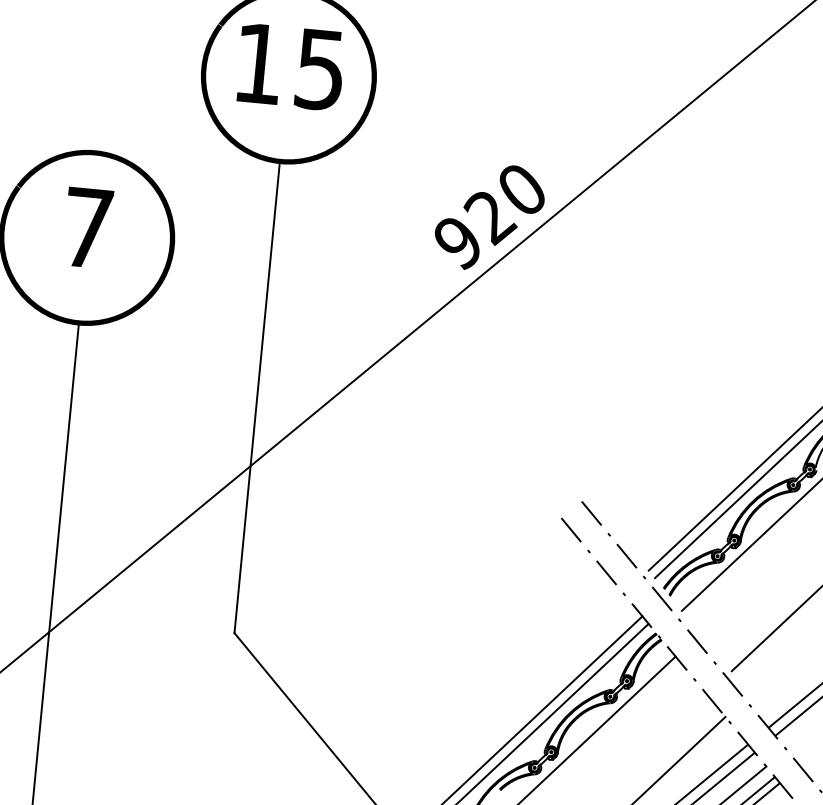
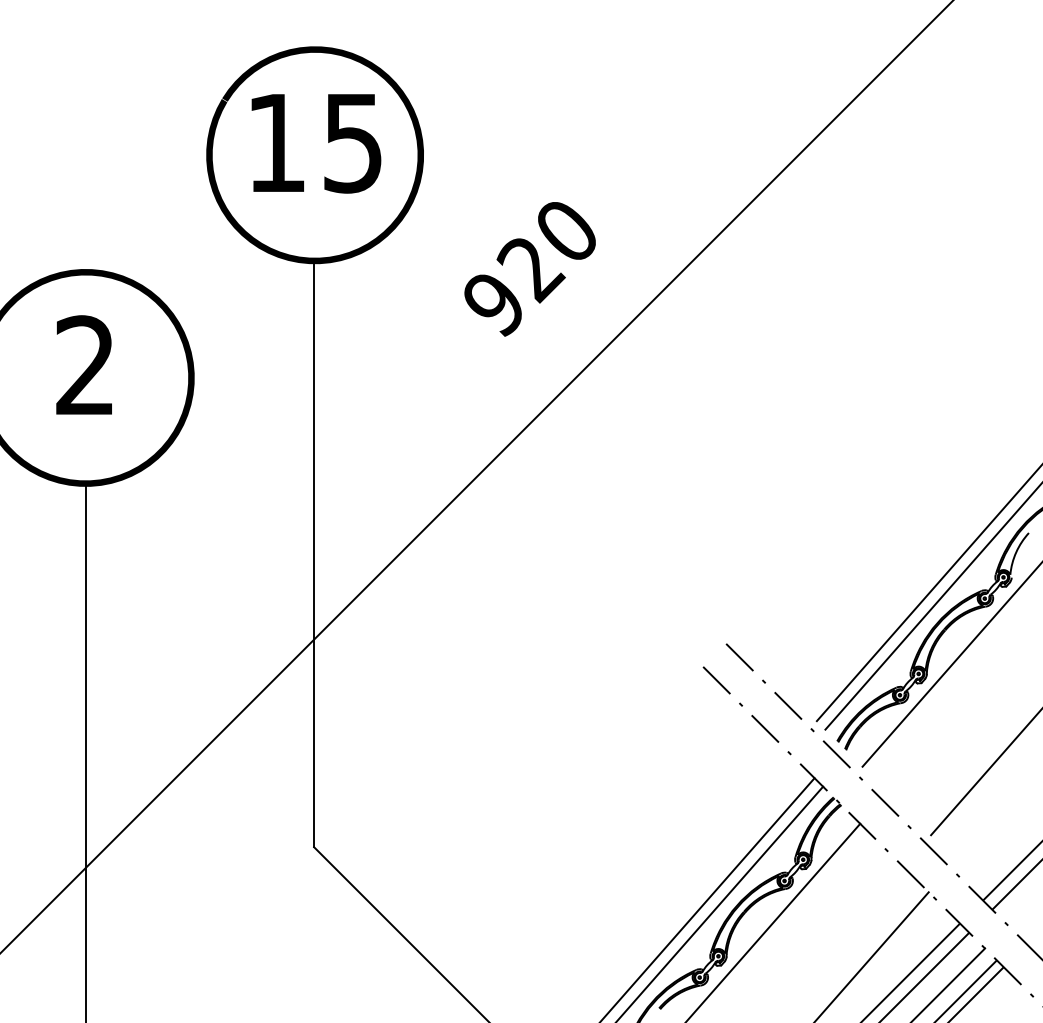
text: (489, 217) -> (529, 269), moved
text: (87, 227) -> (84, 364), 7 -> 2

